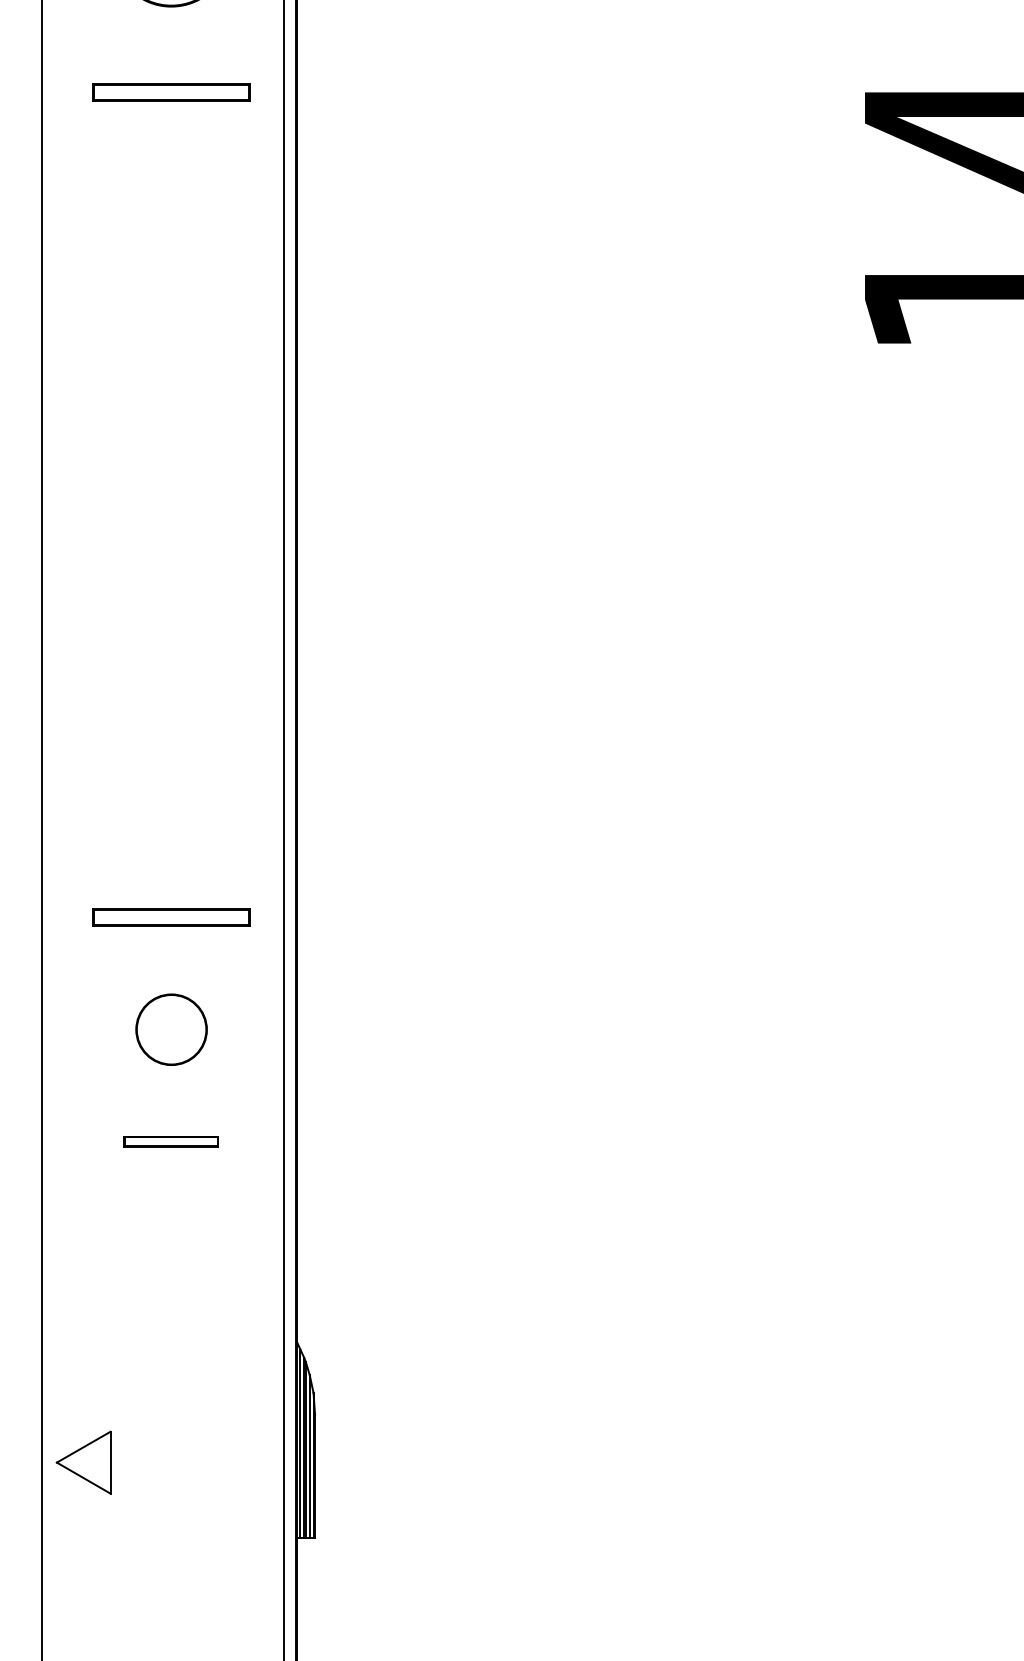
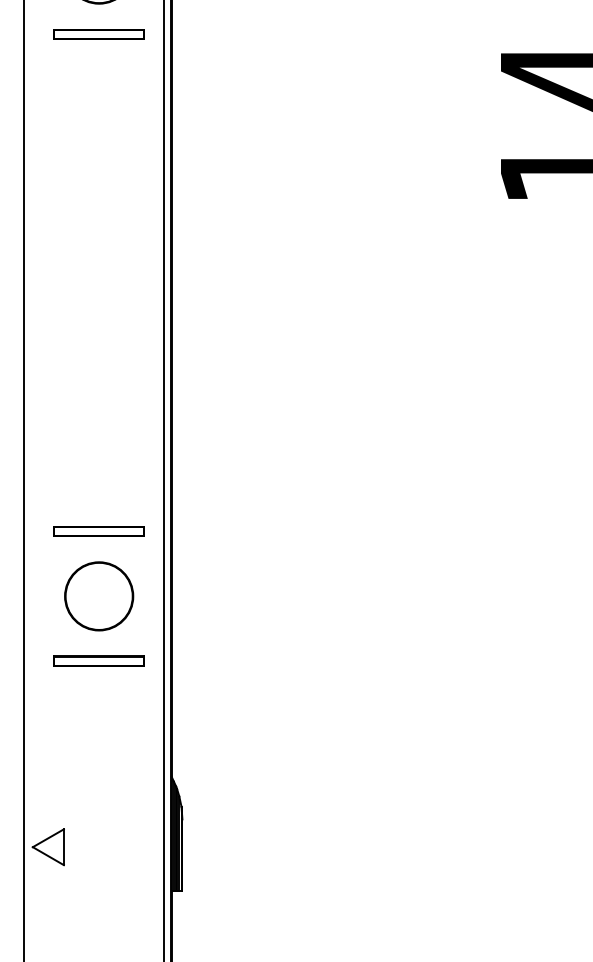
part: (170, 92) -> (98, 34), moved
circle: (171, 1029) -> (99, 596), size x1.67
part: (170, 1140) -> (98, 660), size x1.67

